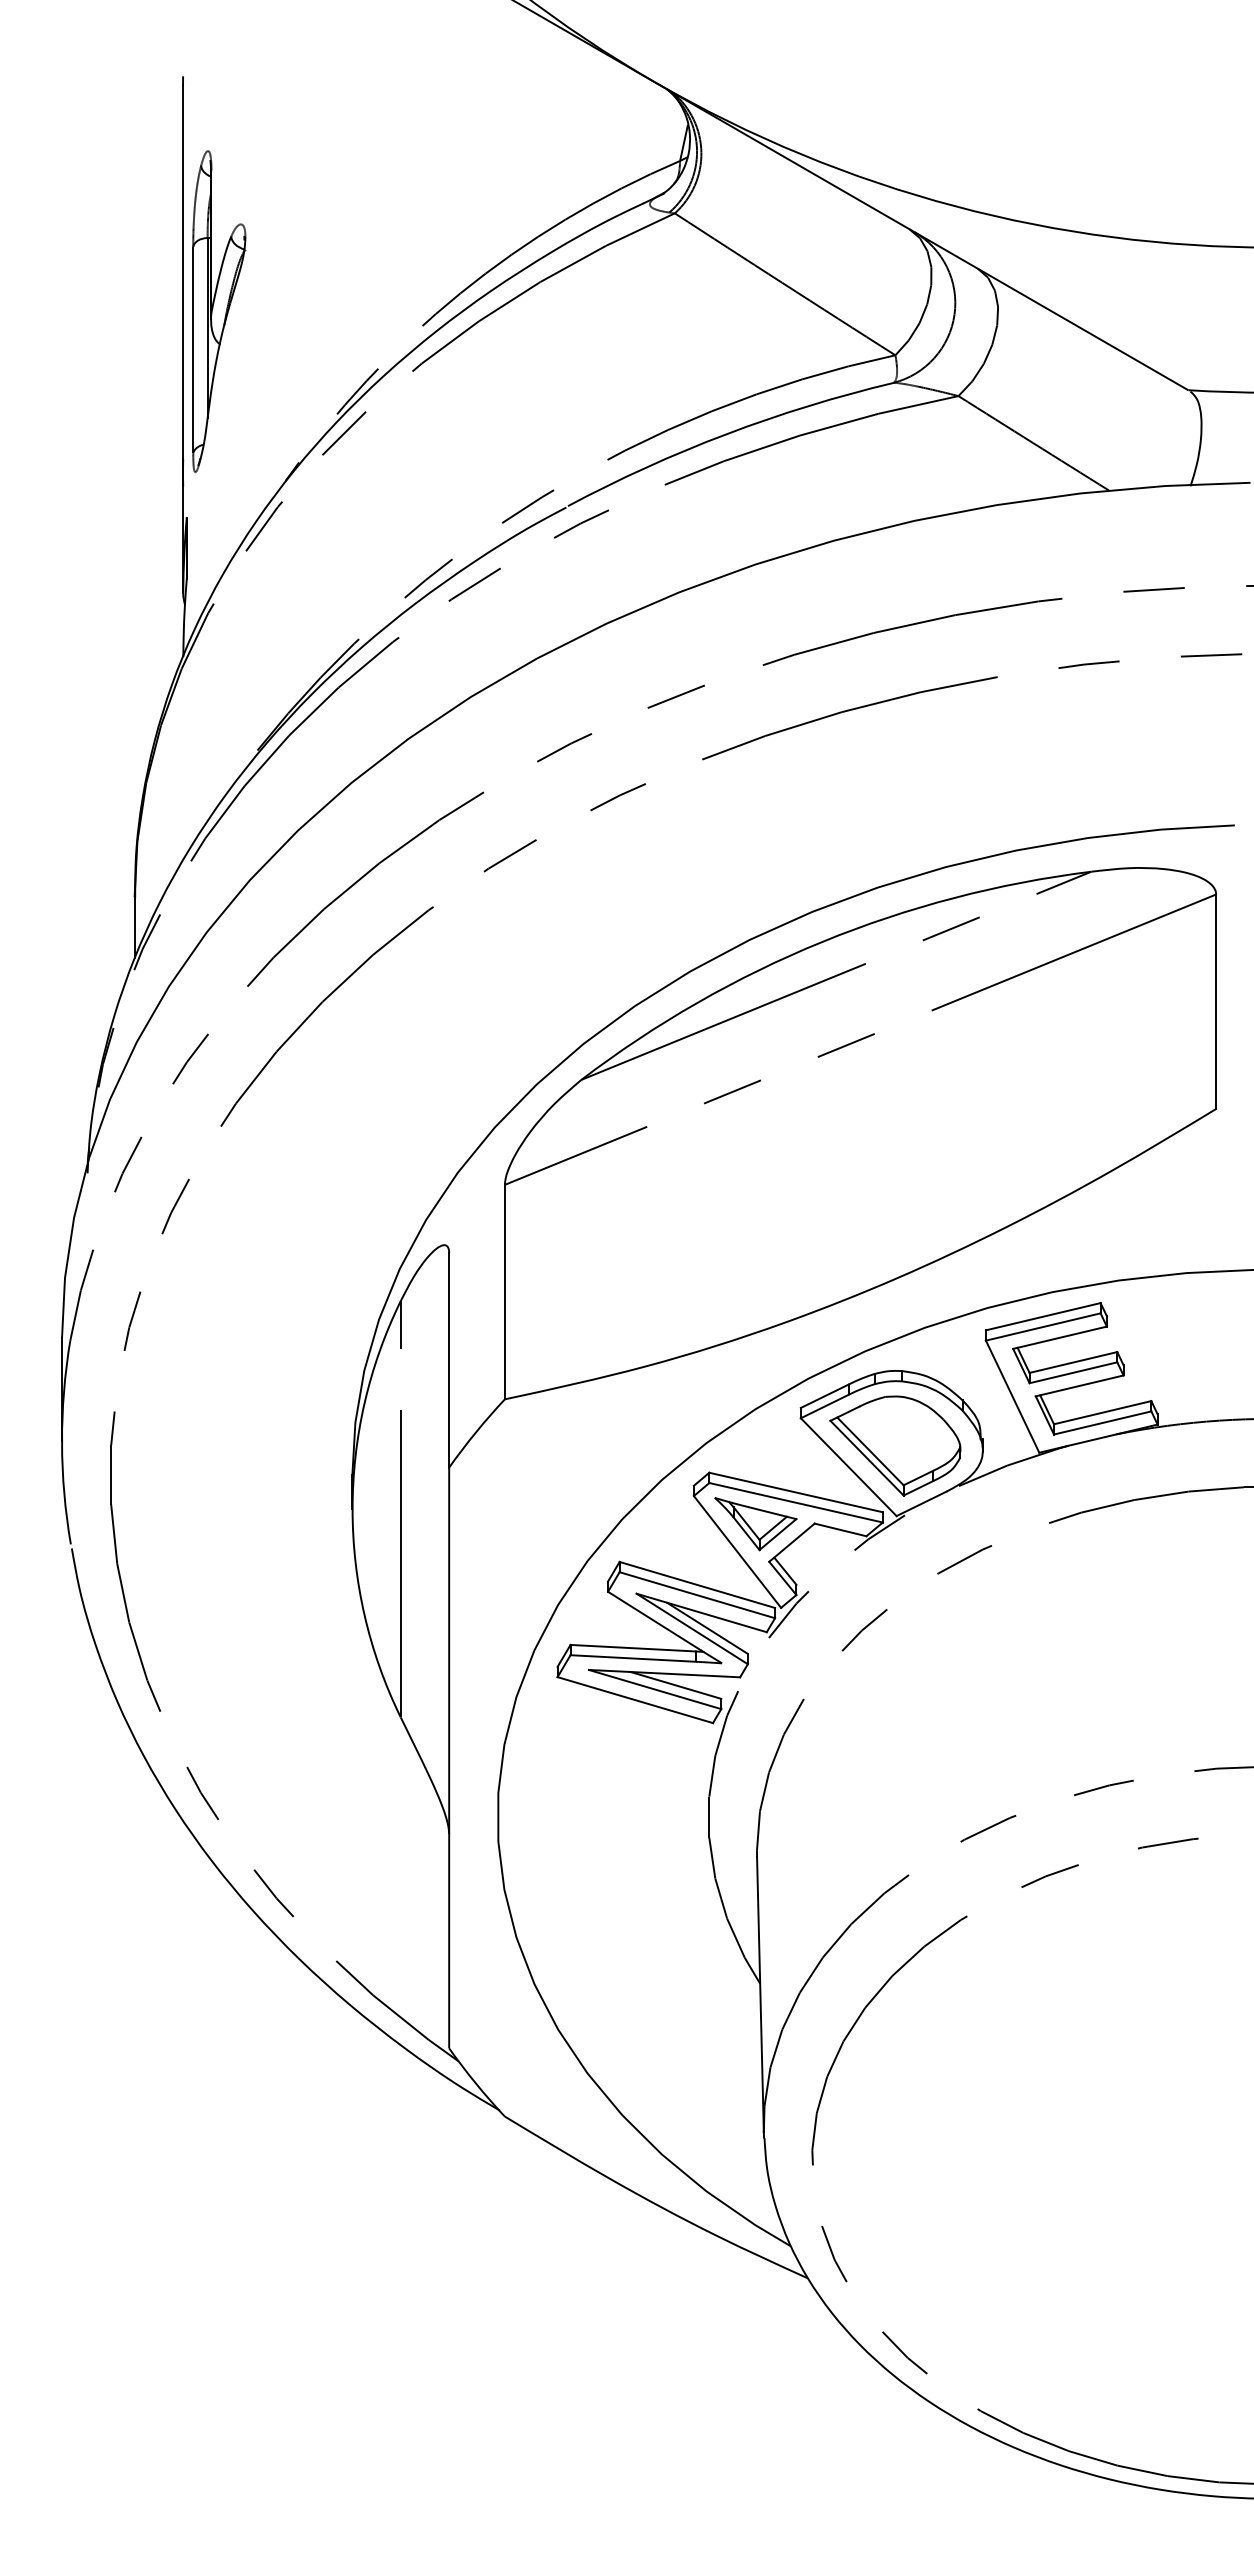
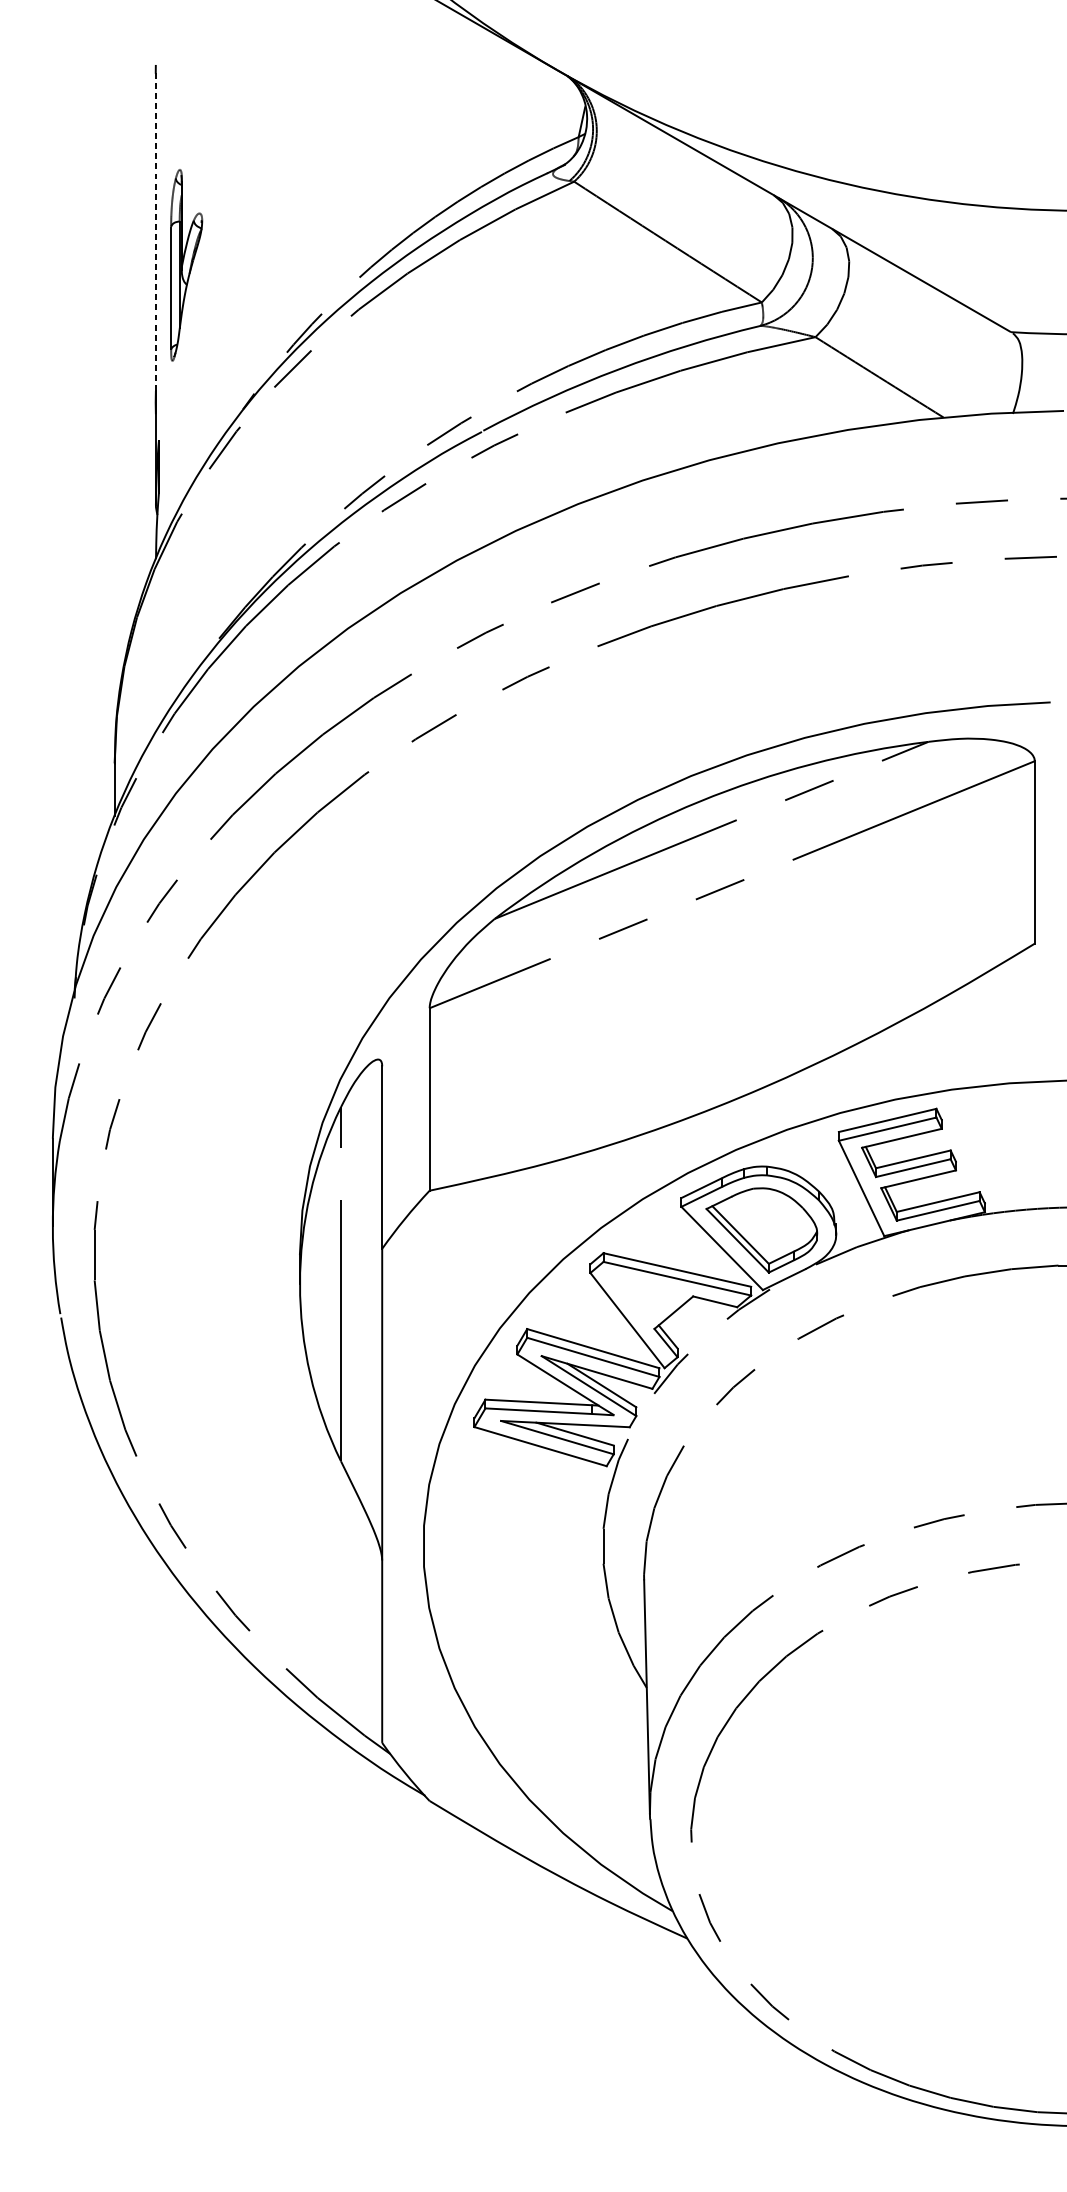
line: (183, 279) -> (156, 237), solid -> dashed
part: (219, 311) -> (186, 265), size x0.7
part: (755, 1524) -> (642, 1297), removed

